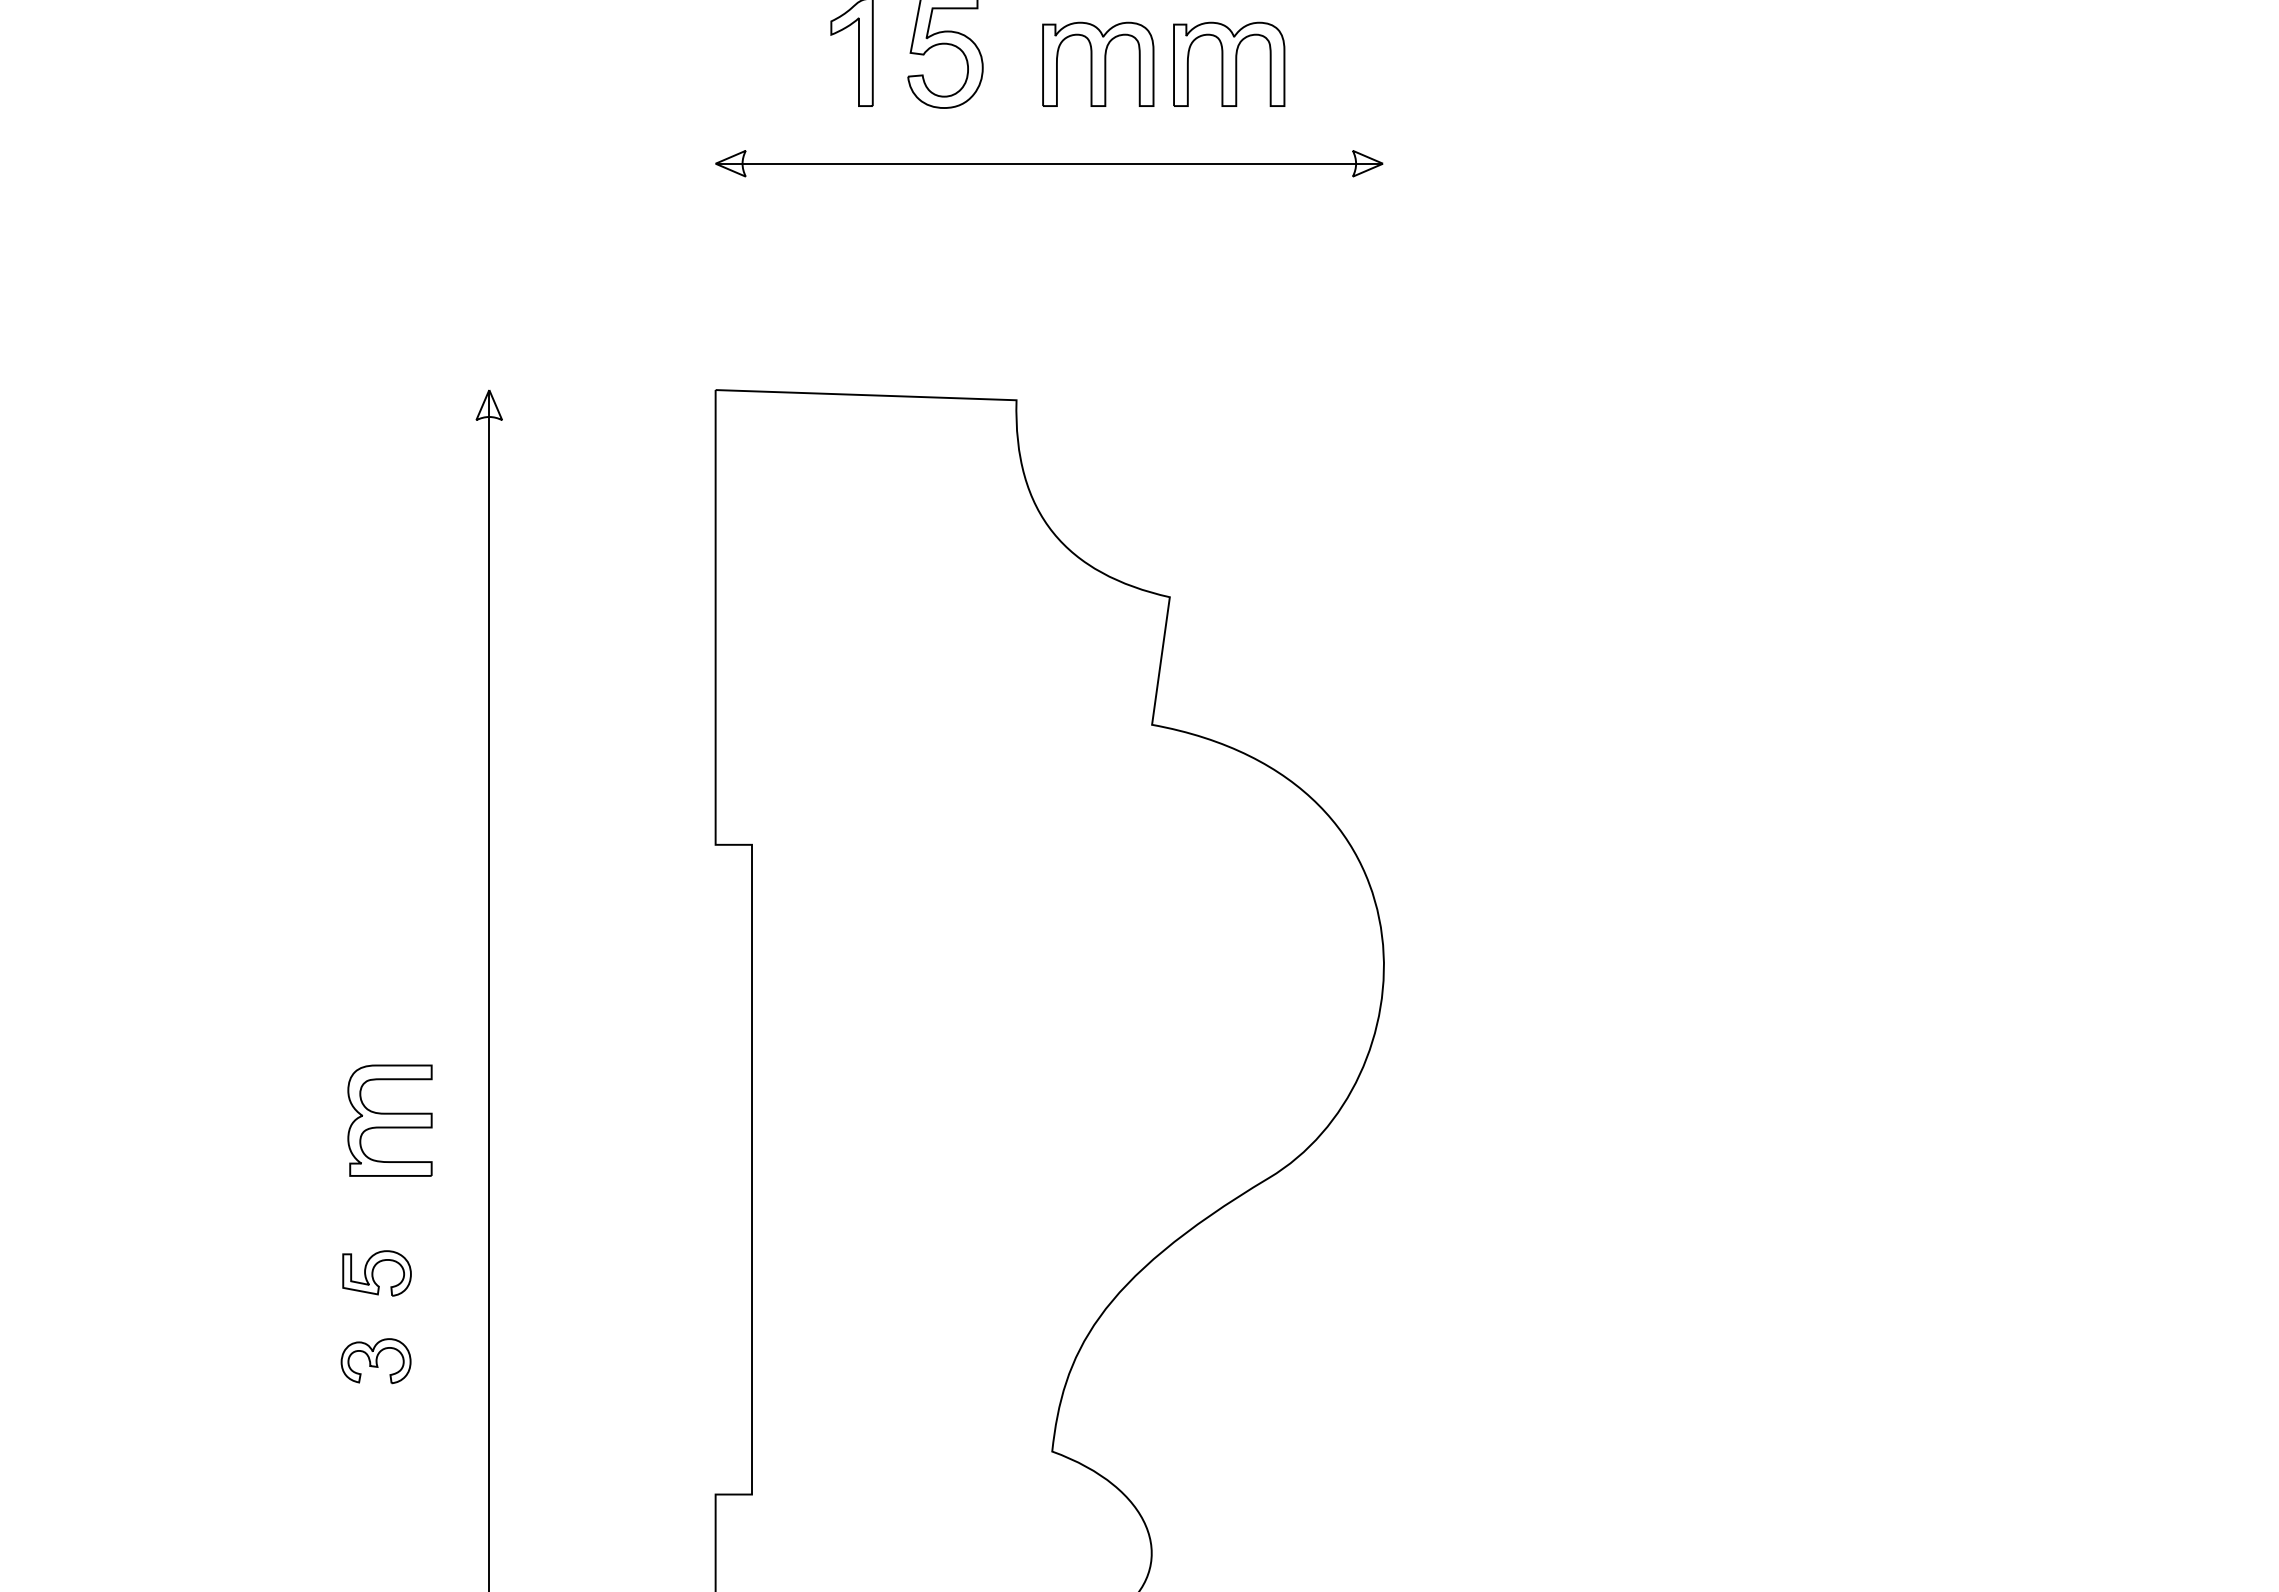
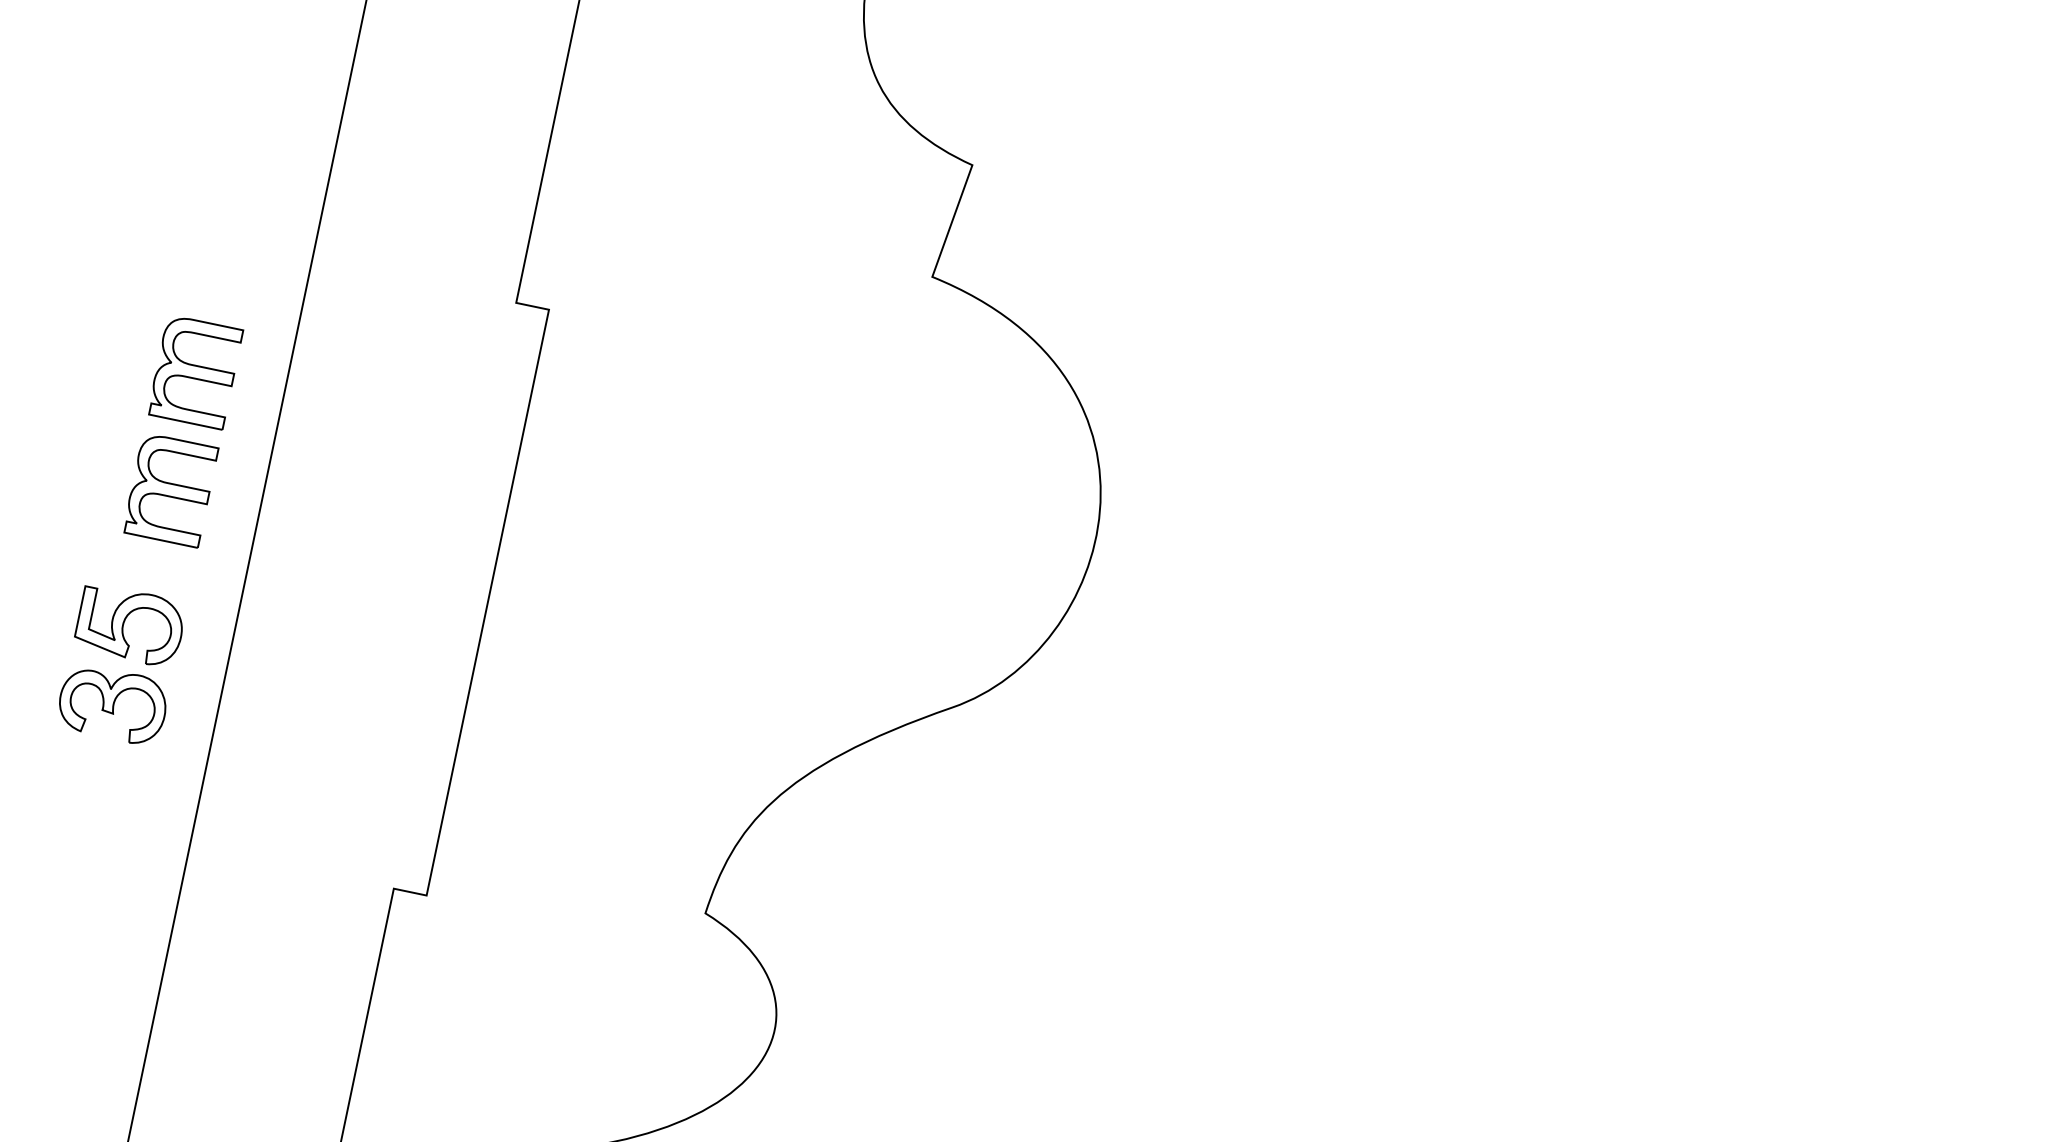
part: (389, 989) -> (194, 371), added
part: (376, 1273) -> (129, 625), size x1.67
part: (375, 1360) -> (112, 703), size x1.67

